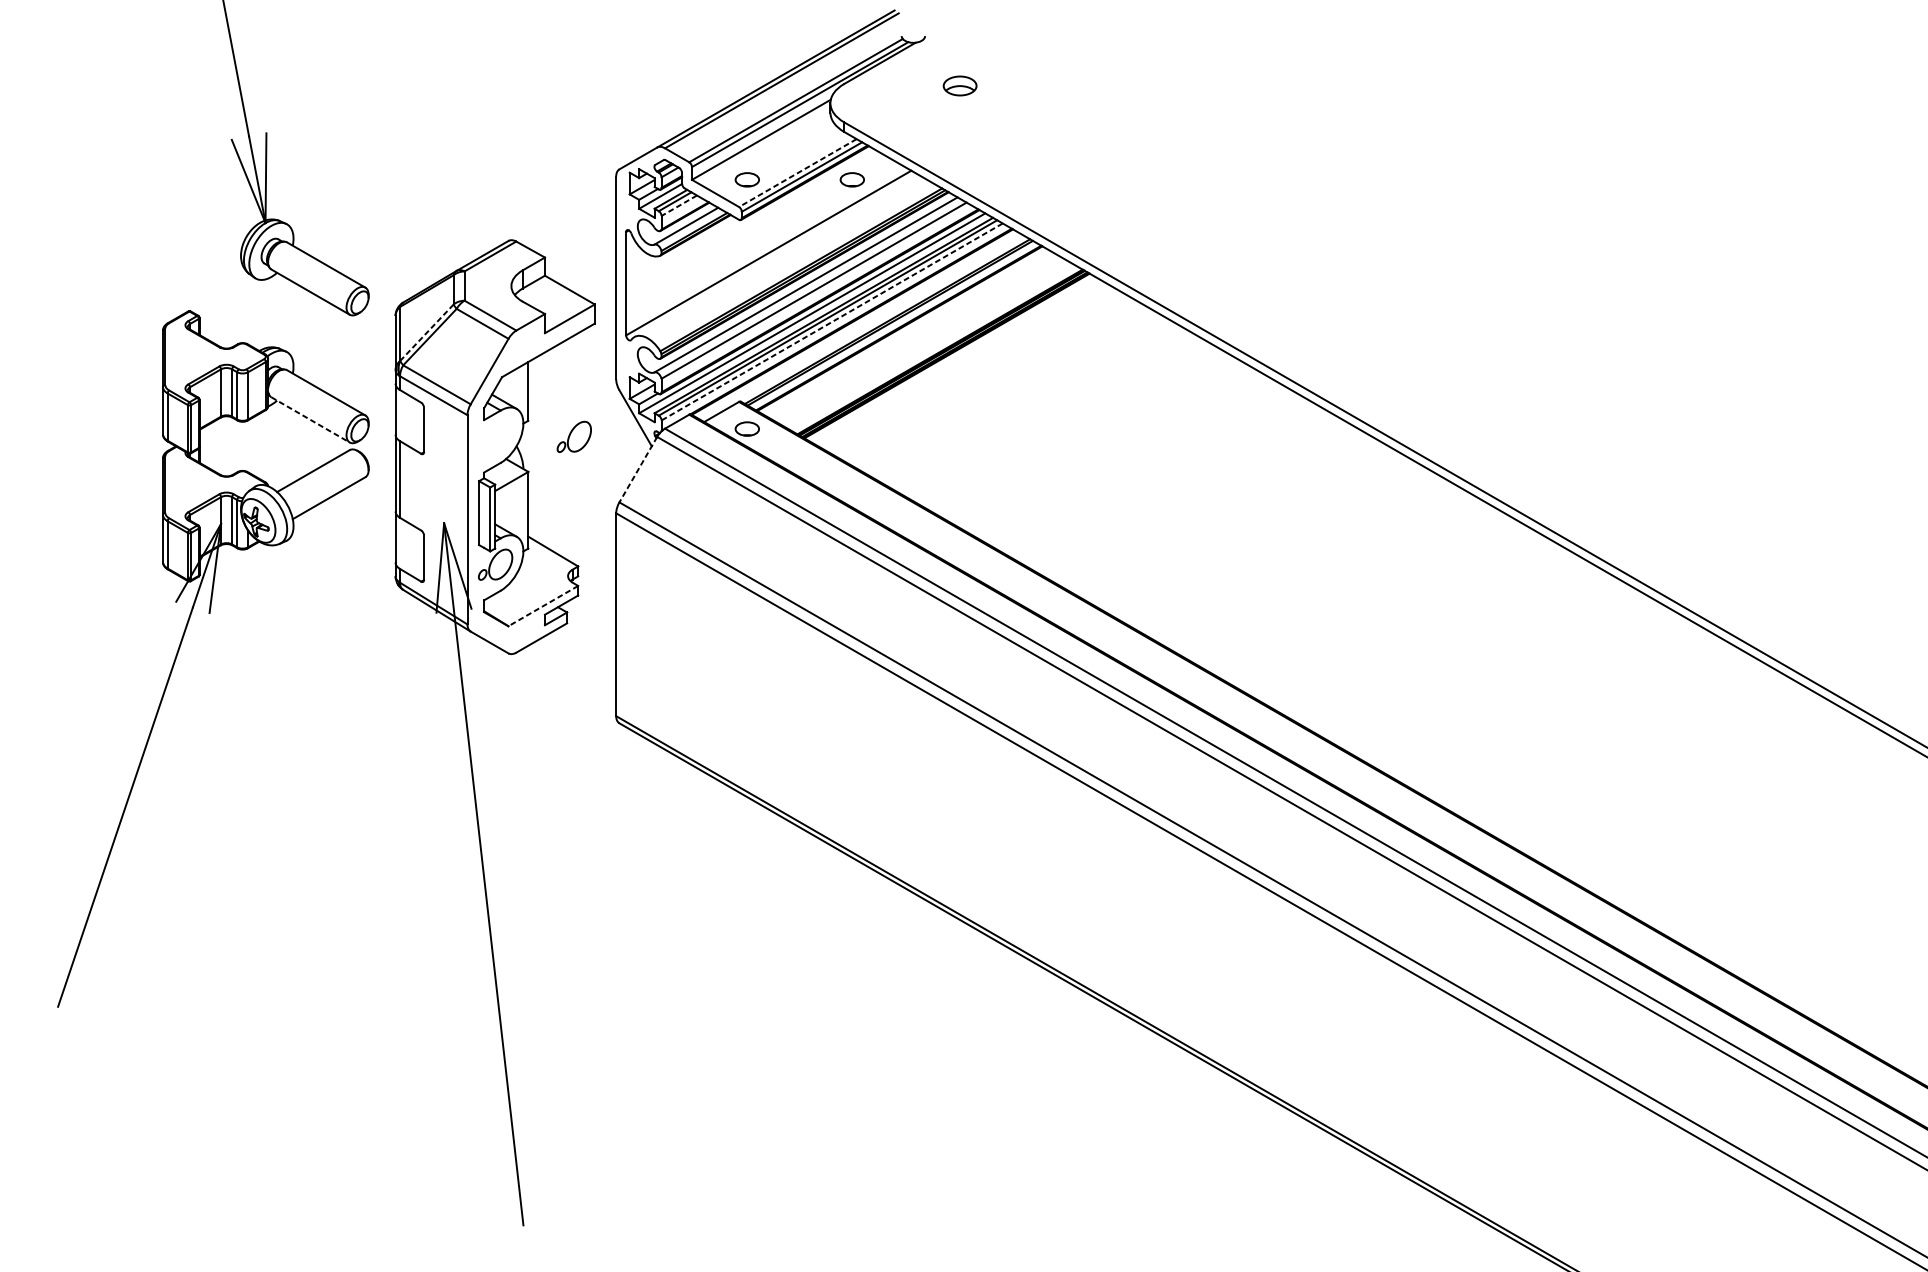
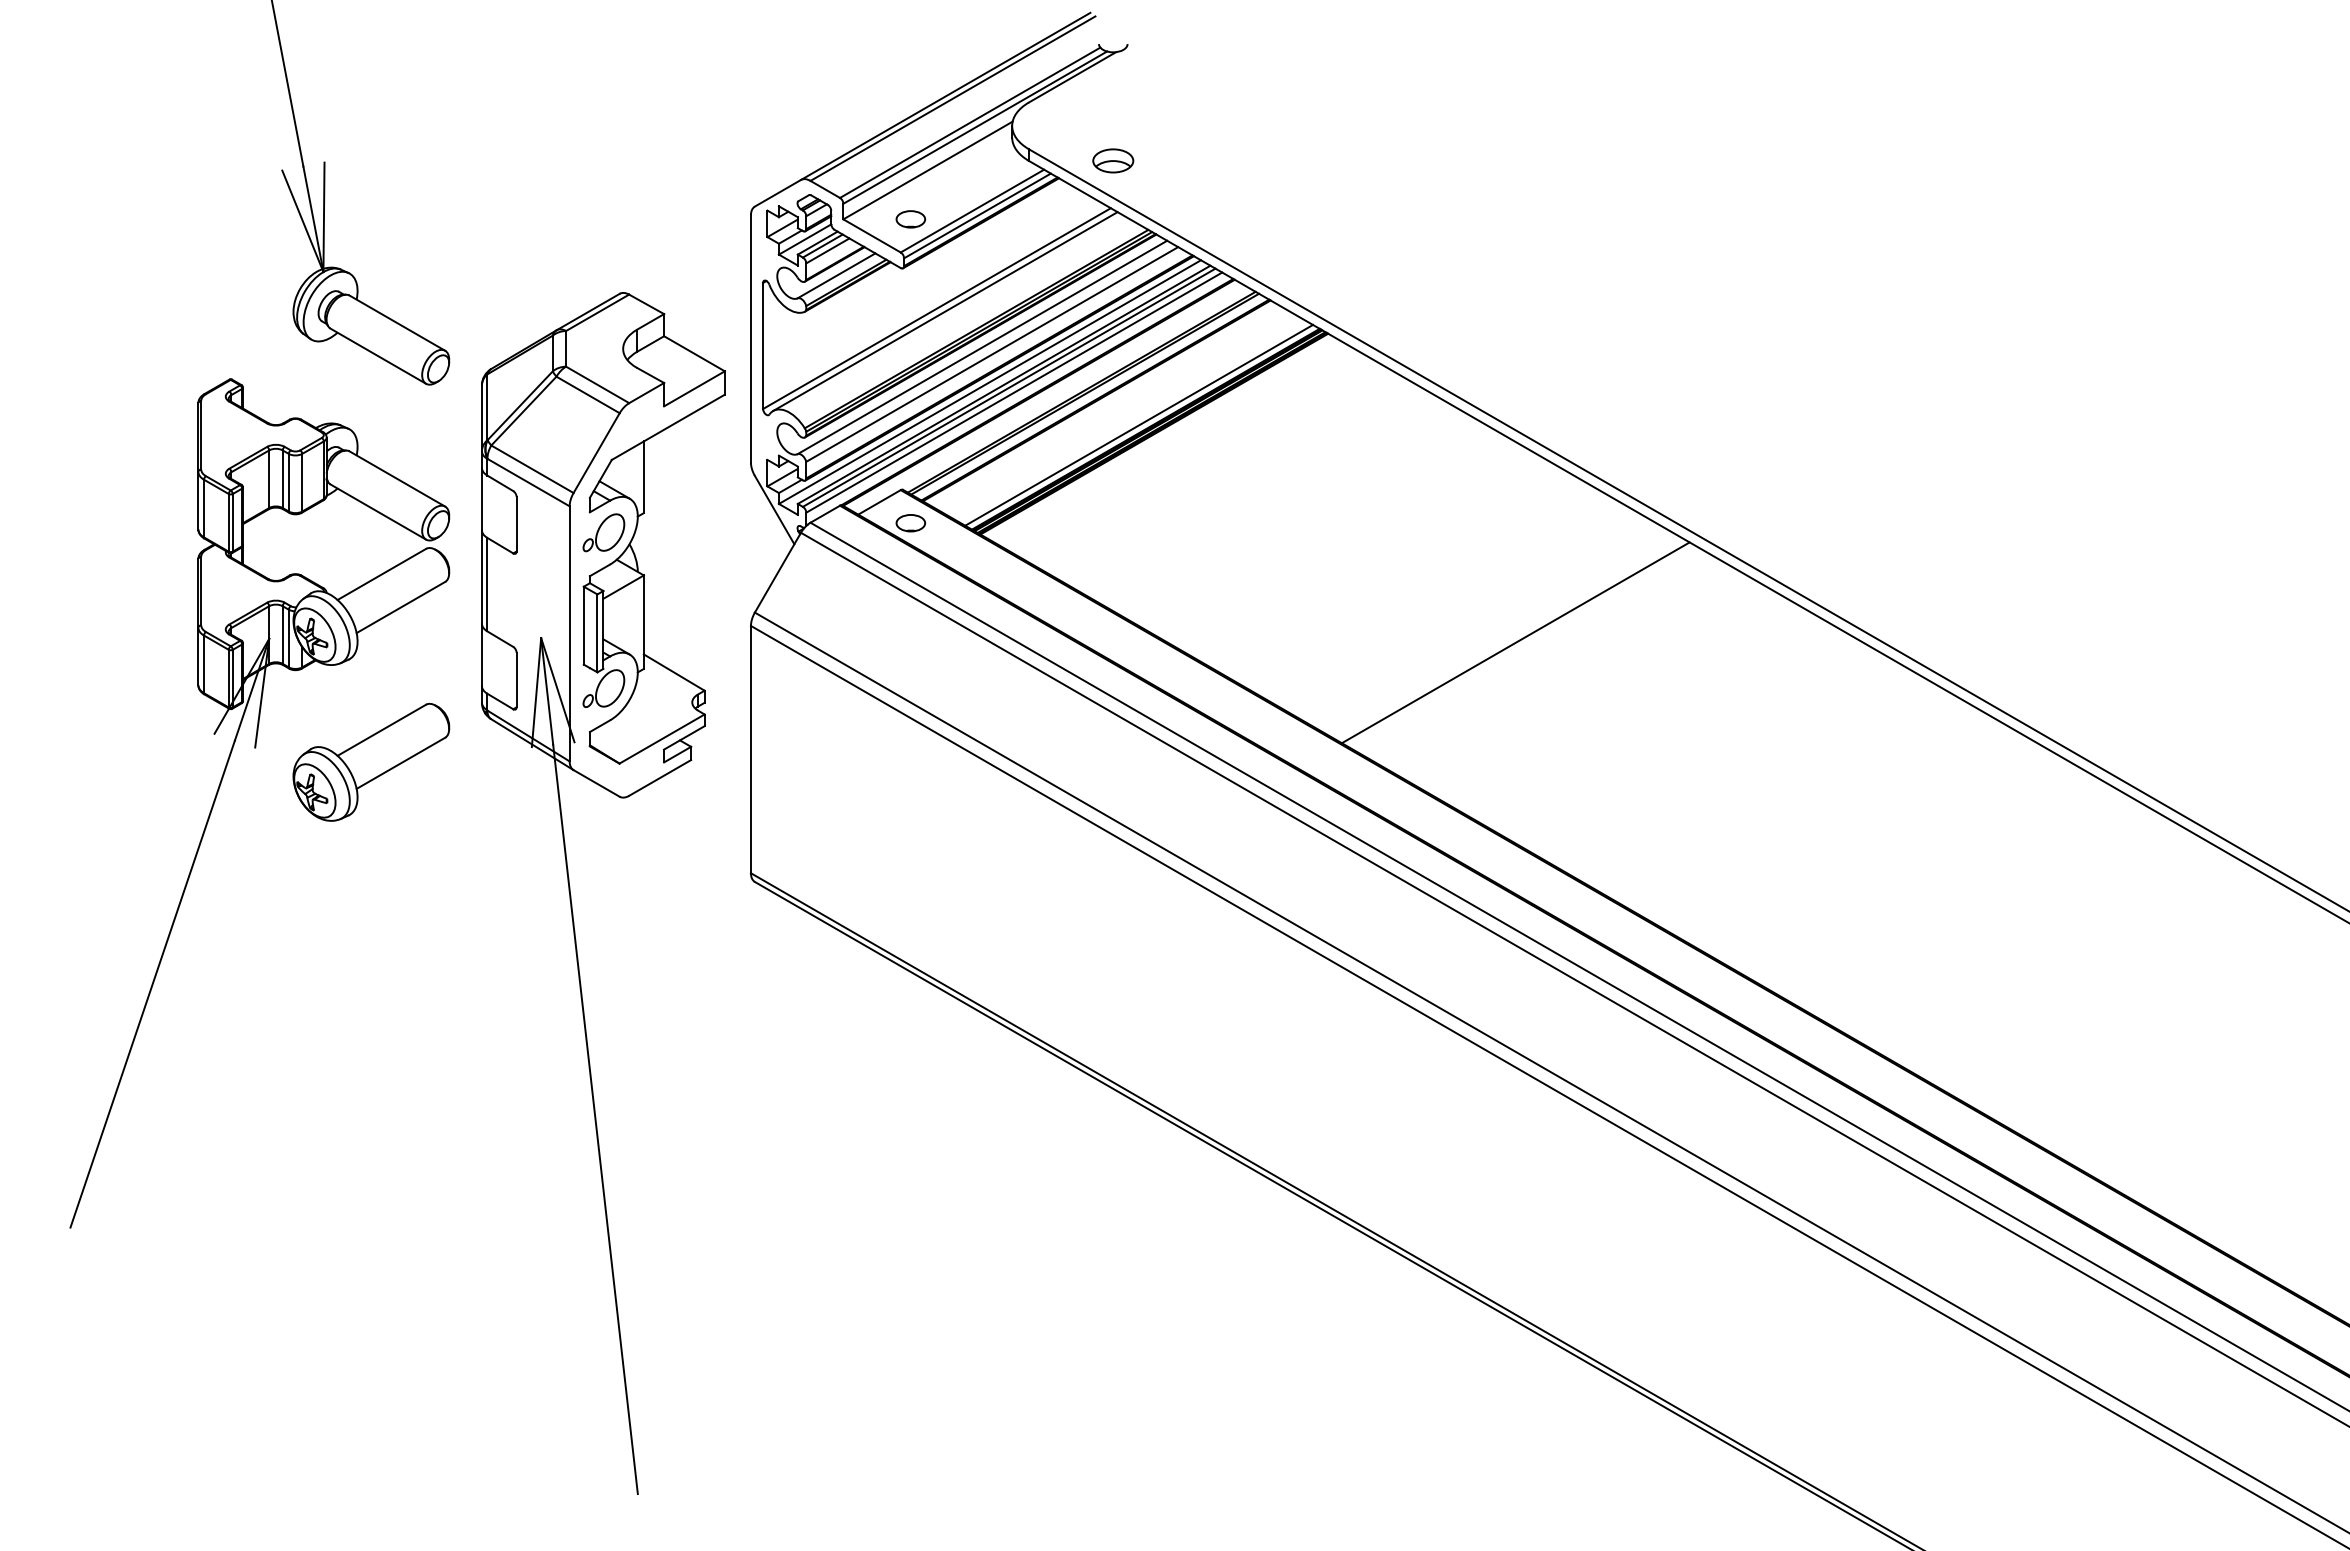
part: (960, 85) -> (1113, 160), moved
line: (797, 173) -> (972, 211), dashed -> solid
part: (852, 179) -> (1038, 219), removed
line: (678, 205) -> (827, 250), dashed -> solid
line: (775, 255) -> (945, 311), added
line: (831, 321) -> (1013, 392), dashed -> solid
line: (426, 333) -> (519, 406), dashed -> solid
line: (934, 348) -> (1139, 424), added
line: (310, 420) -> (378, 512), dashed -> solid
part: (573, 436) -> (603, 532), moved
line: (637, 470) -> (777, 573), dashed -> solid
line: (1243, 526) -> (1515, 642), added
line: (542, 606) -> (661, 739), dashed -> solid
part: (304, 624) -> (371, 761), added

